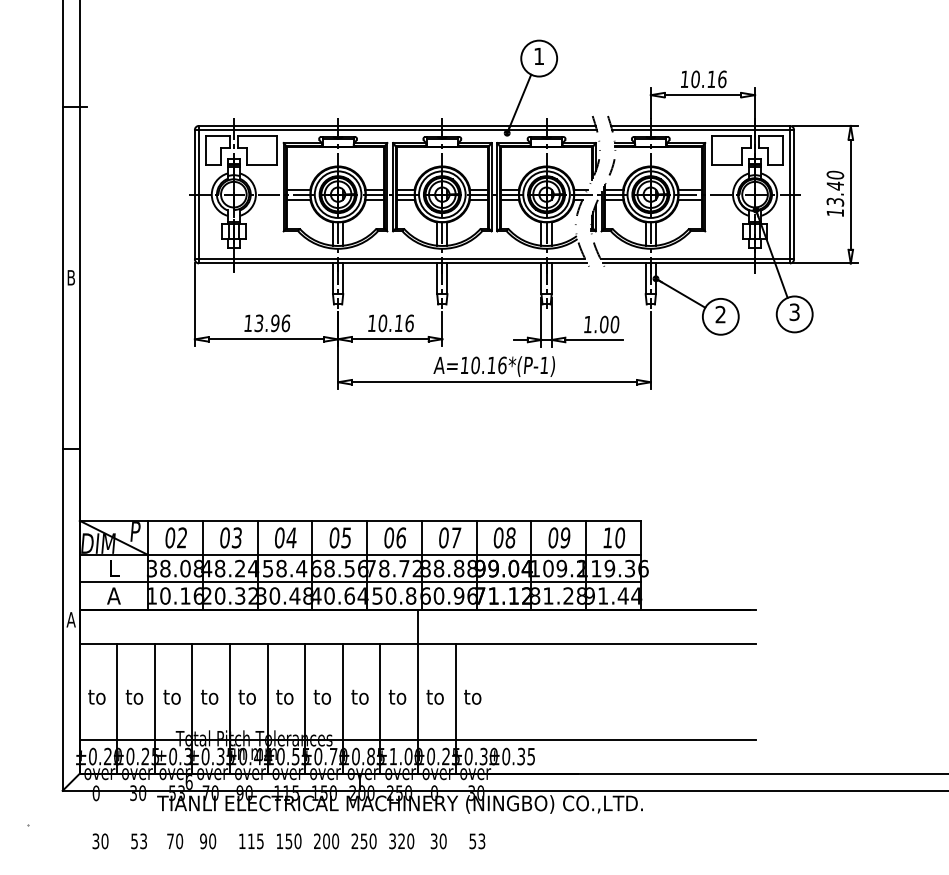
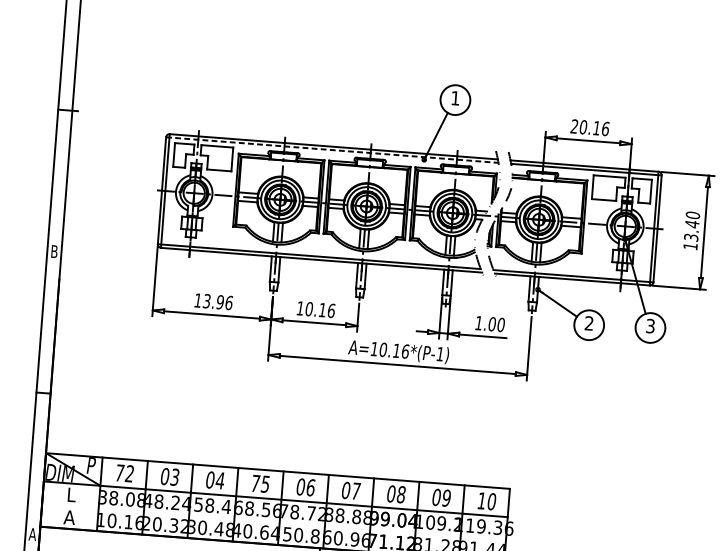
text: (684, 78) -> (574, 125), 10.16 -> 20.16
line: (395, 130) -> (332, 150), solid -> dashed
text: (170, 537) -> (120, 472), 02 -> 72
text: (334, 537) -> (255, 483), 05 -> 75
line: (359, 582) -> (273, 521), removed

